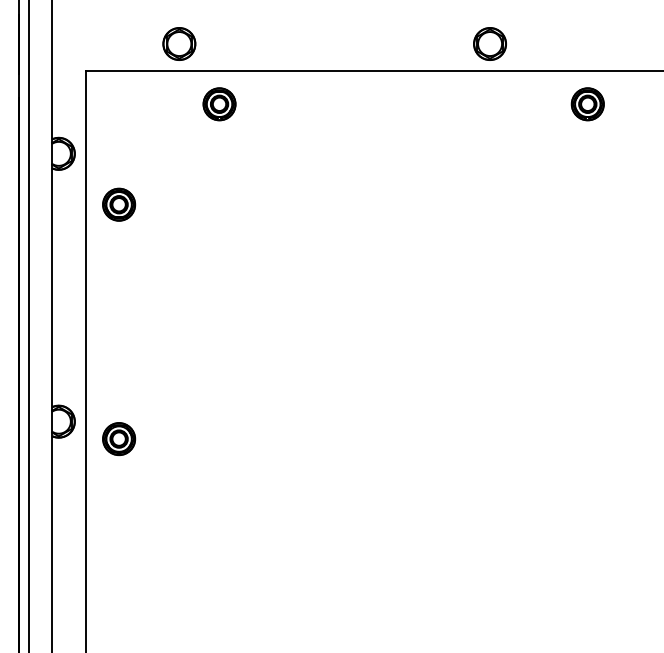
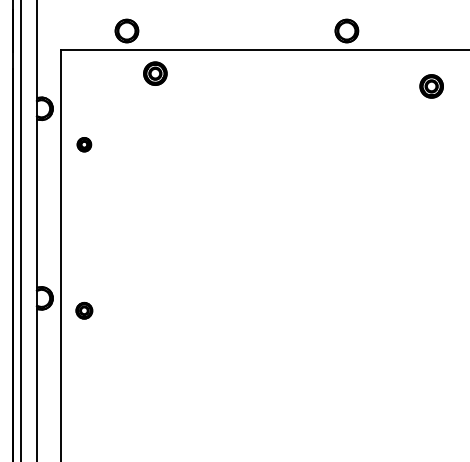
part: (587, 104) -> (431, 86), moved
part: (119, 204) -> (84, 144), size x0.6
part: (119, 439) -> (84, 310), size x0.7

